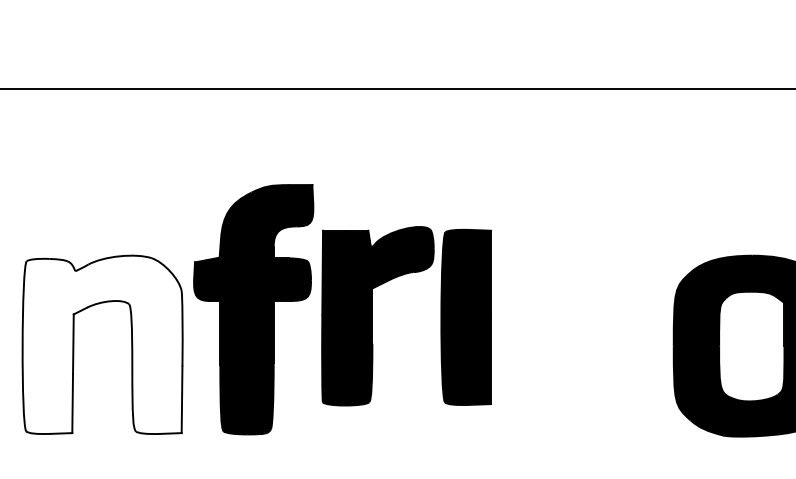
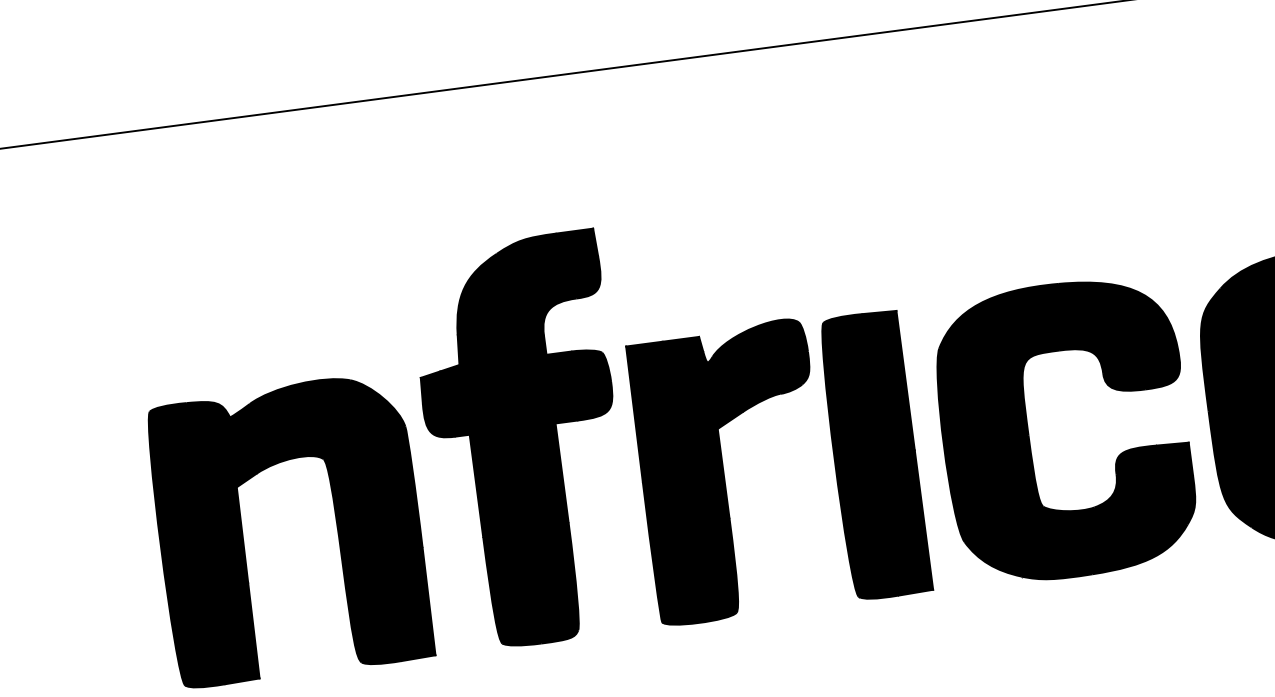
part: (372, 316) -> (723, 473), moved
fill: (102, 344) -> (289, 529), added
part: (562, 346) -> (1029, 435), added

